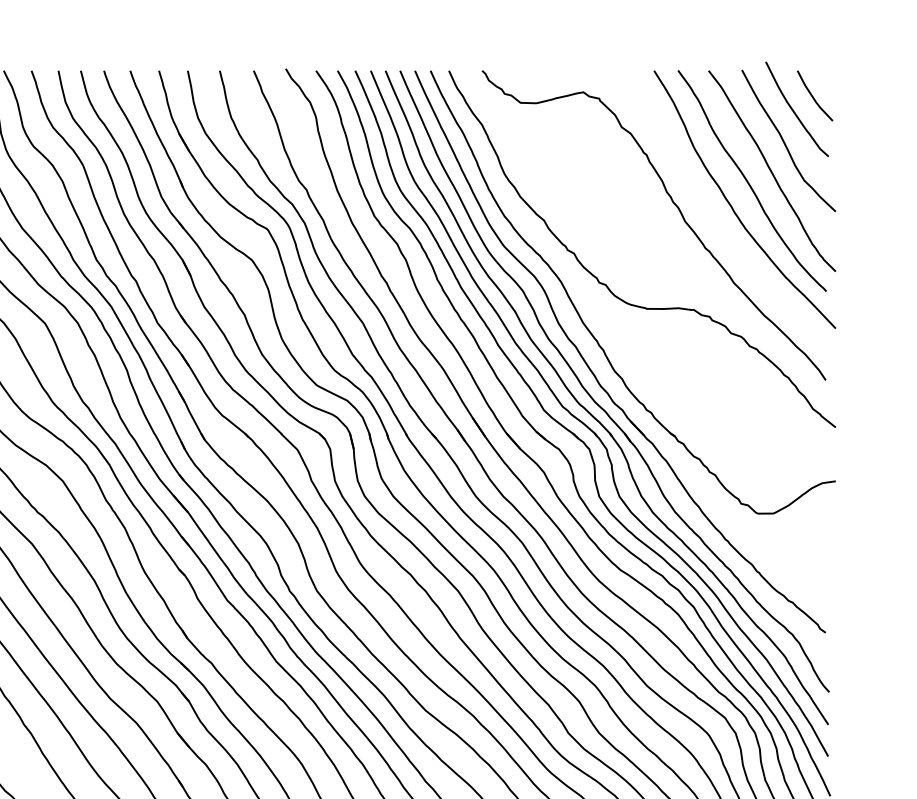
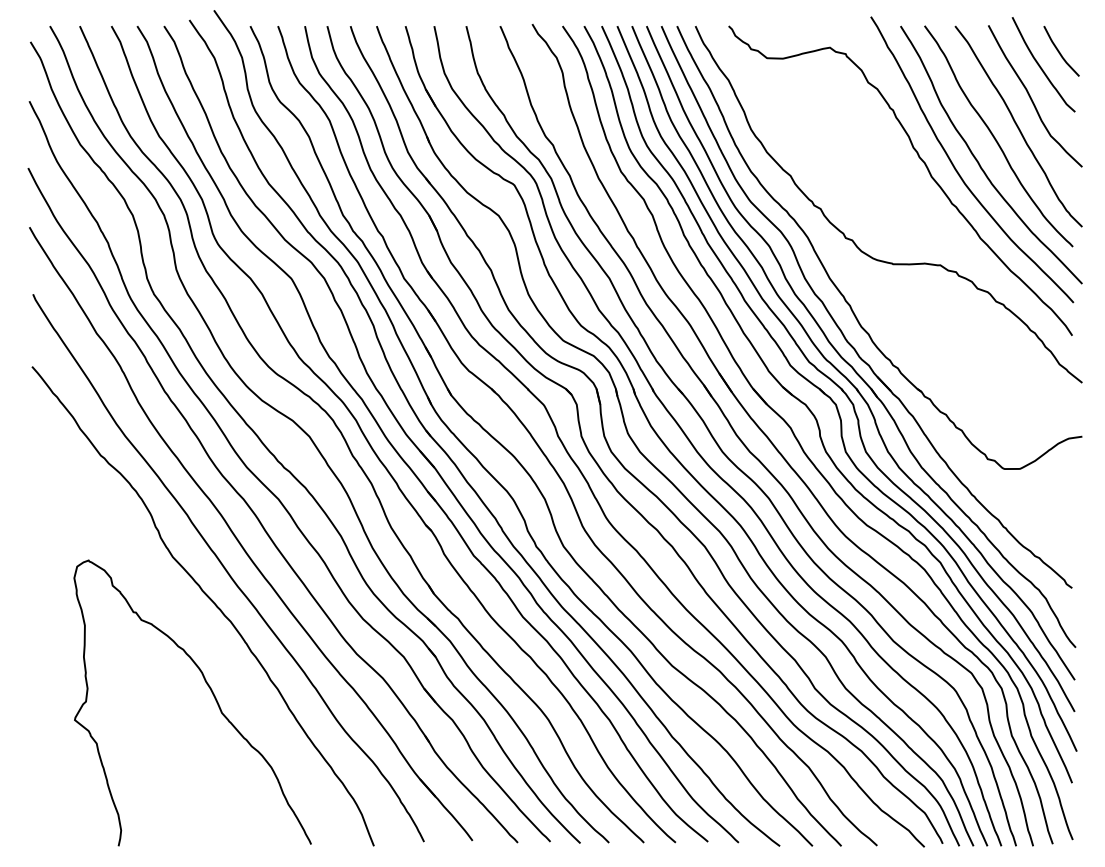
curve: (709, 213) -> (956, 168), added

